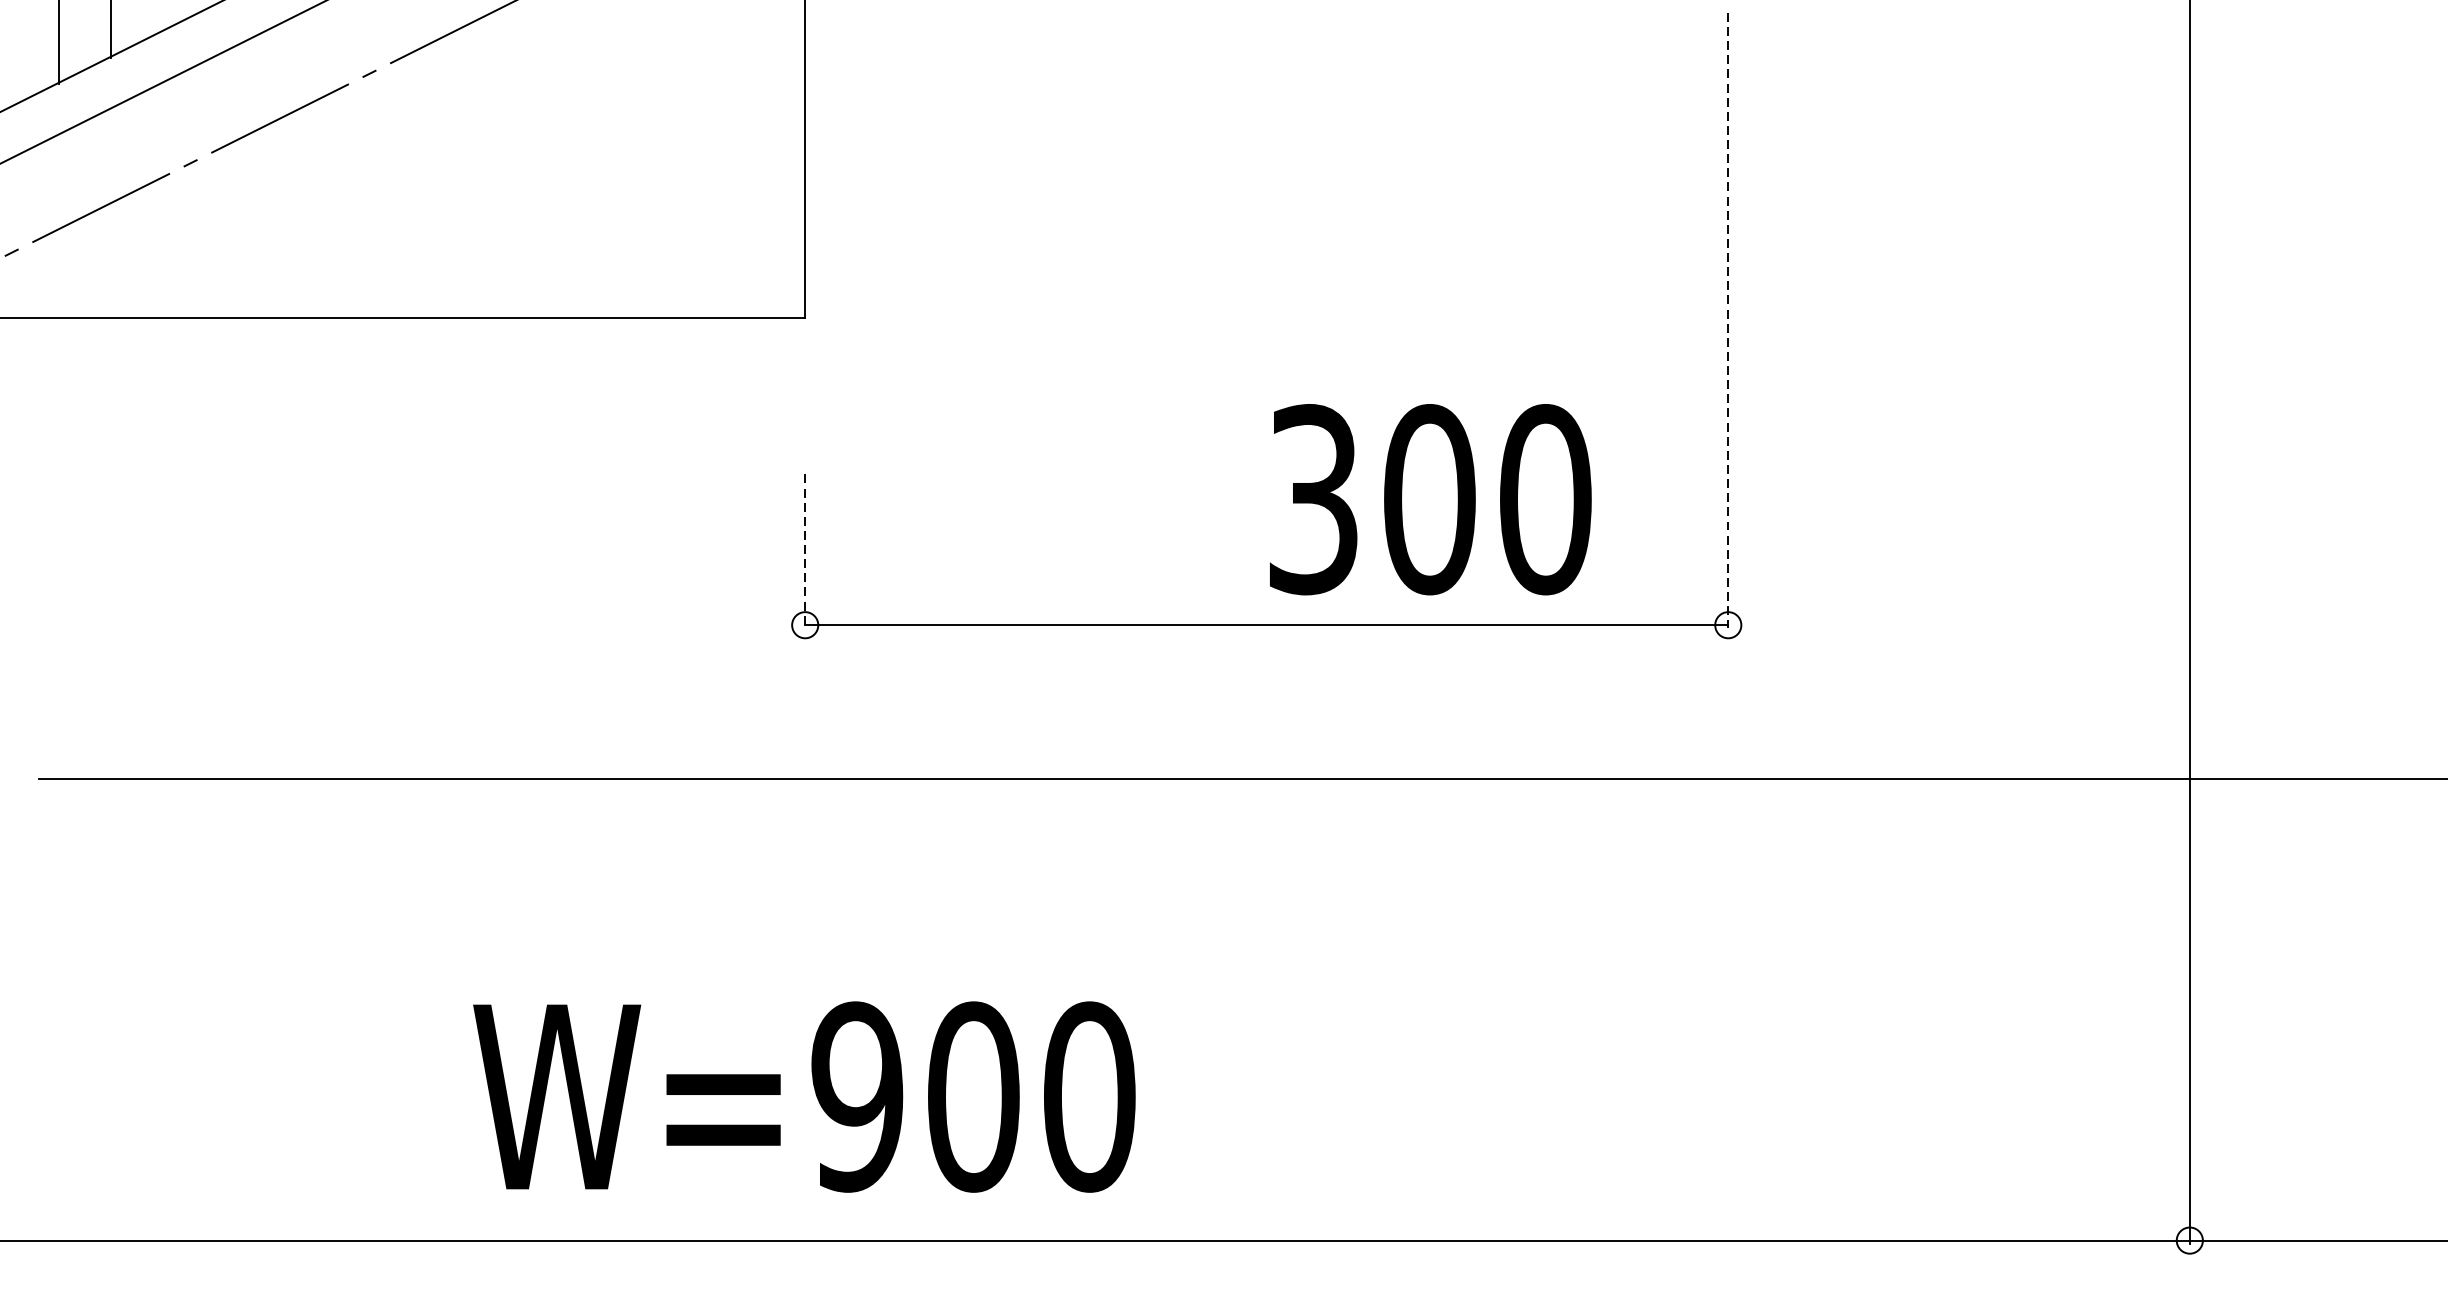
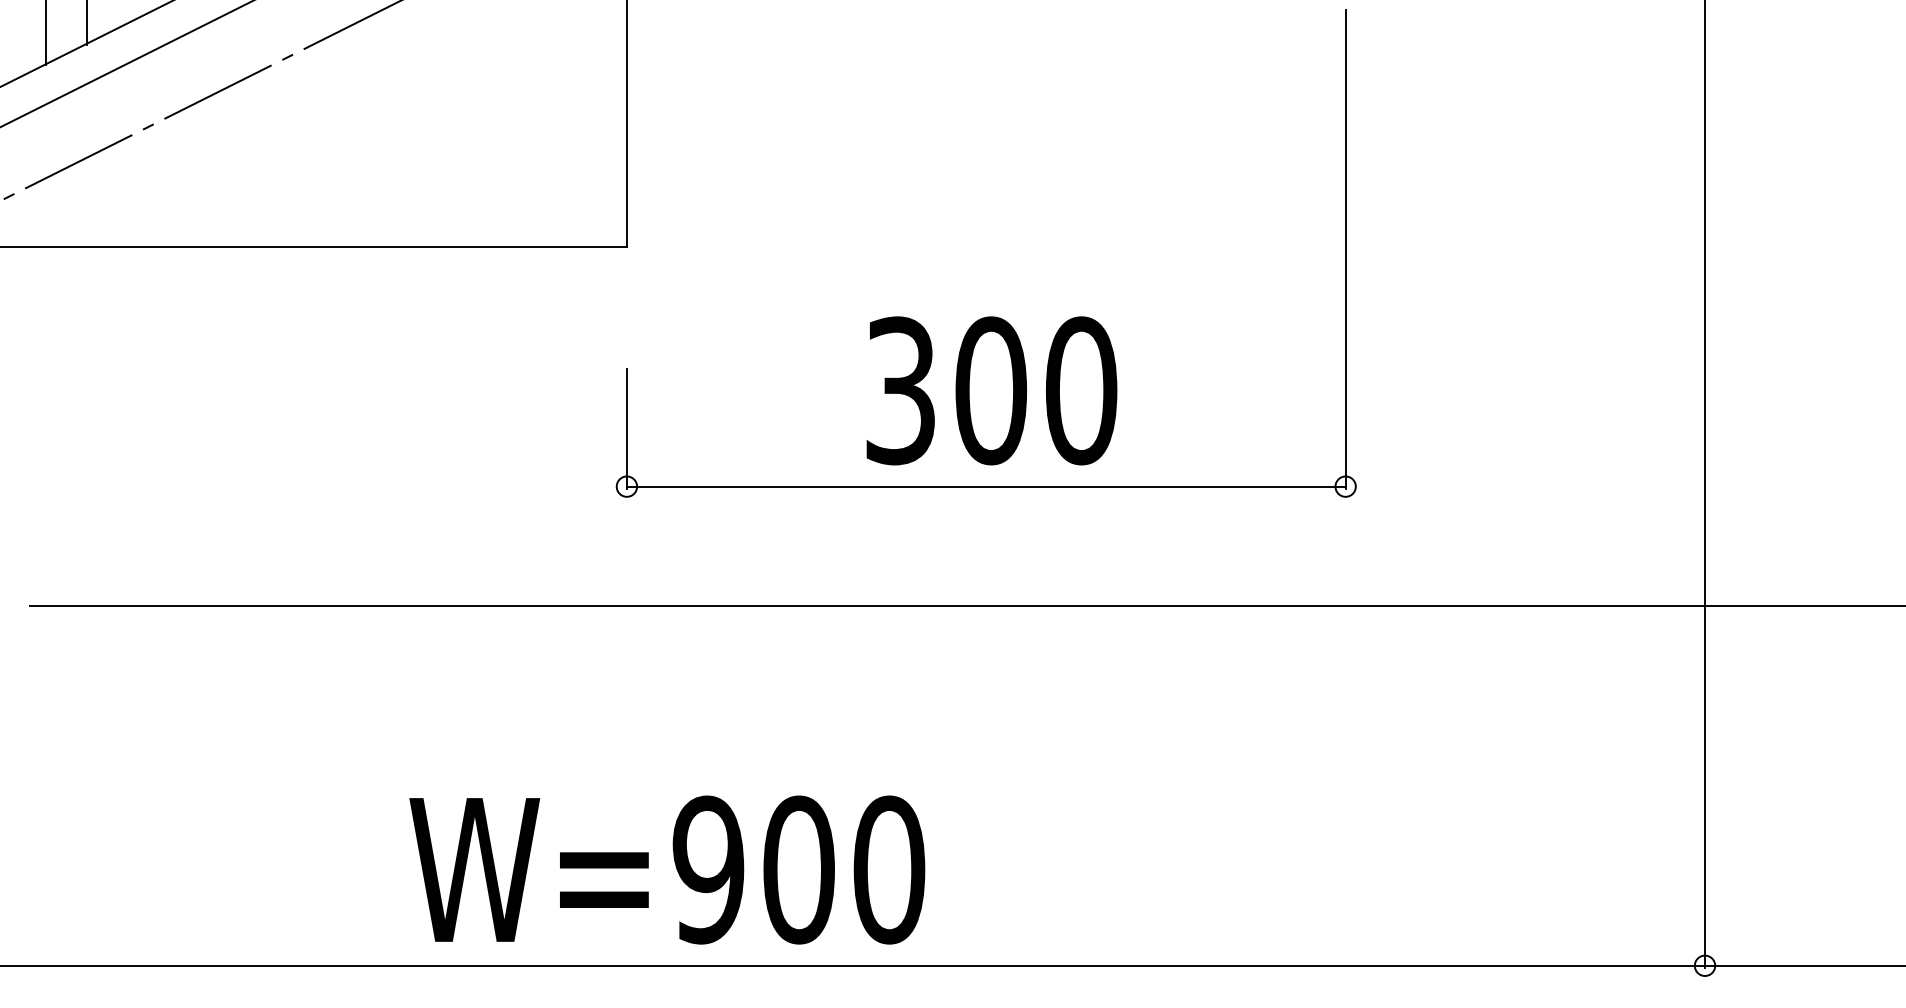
line: (1728, 320) -> (1345, 249), dashed -> solid
text: (1430, 499) -> (991, 390), moved
line: (804, 551) -> (626, 429), dashed -> solid
text: (804, 1096) -> (667, 869), moved

